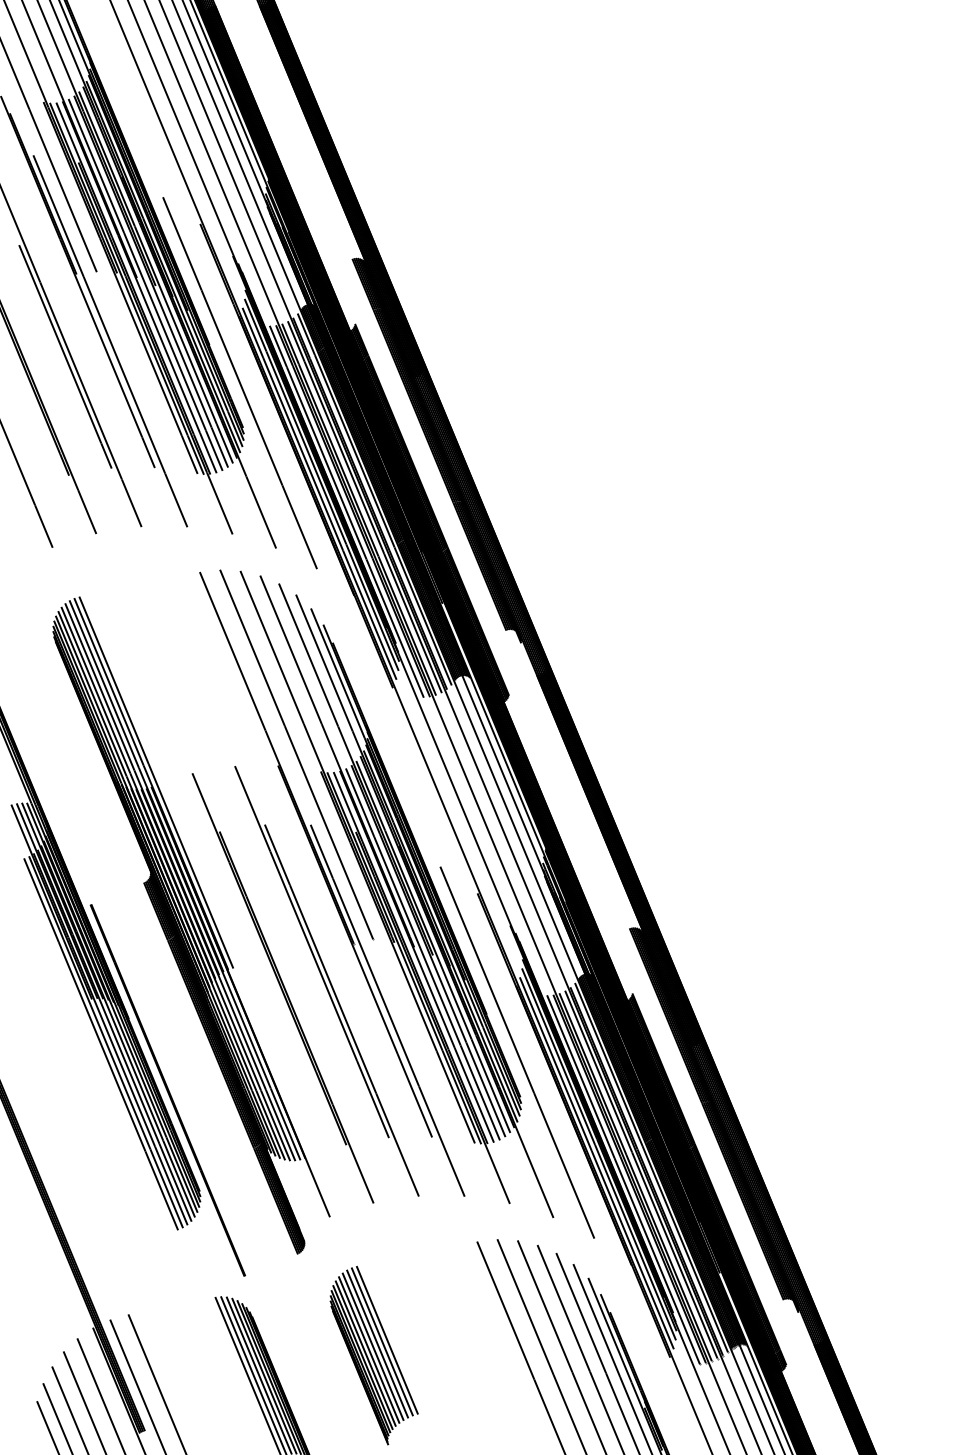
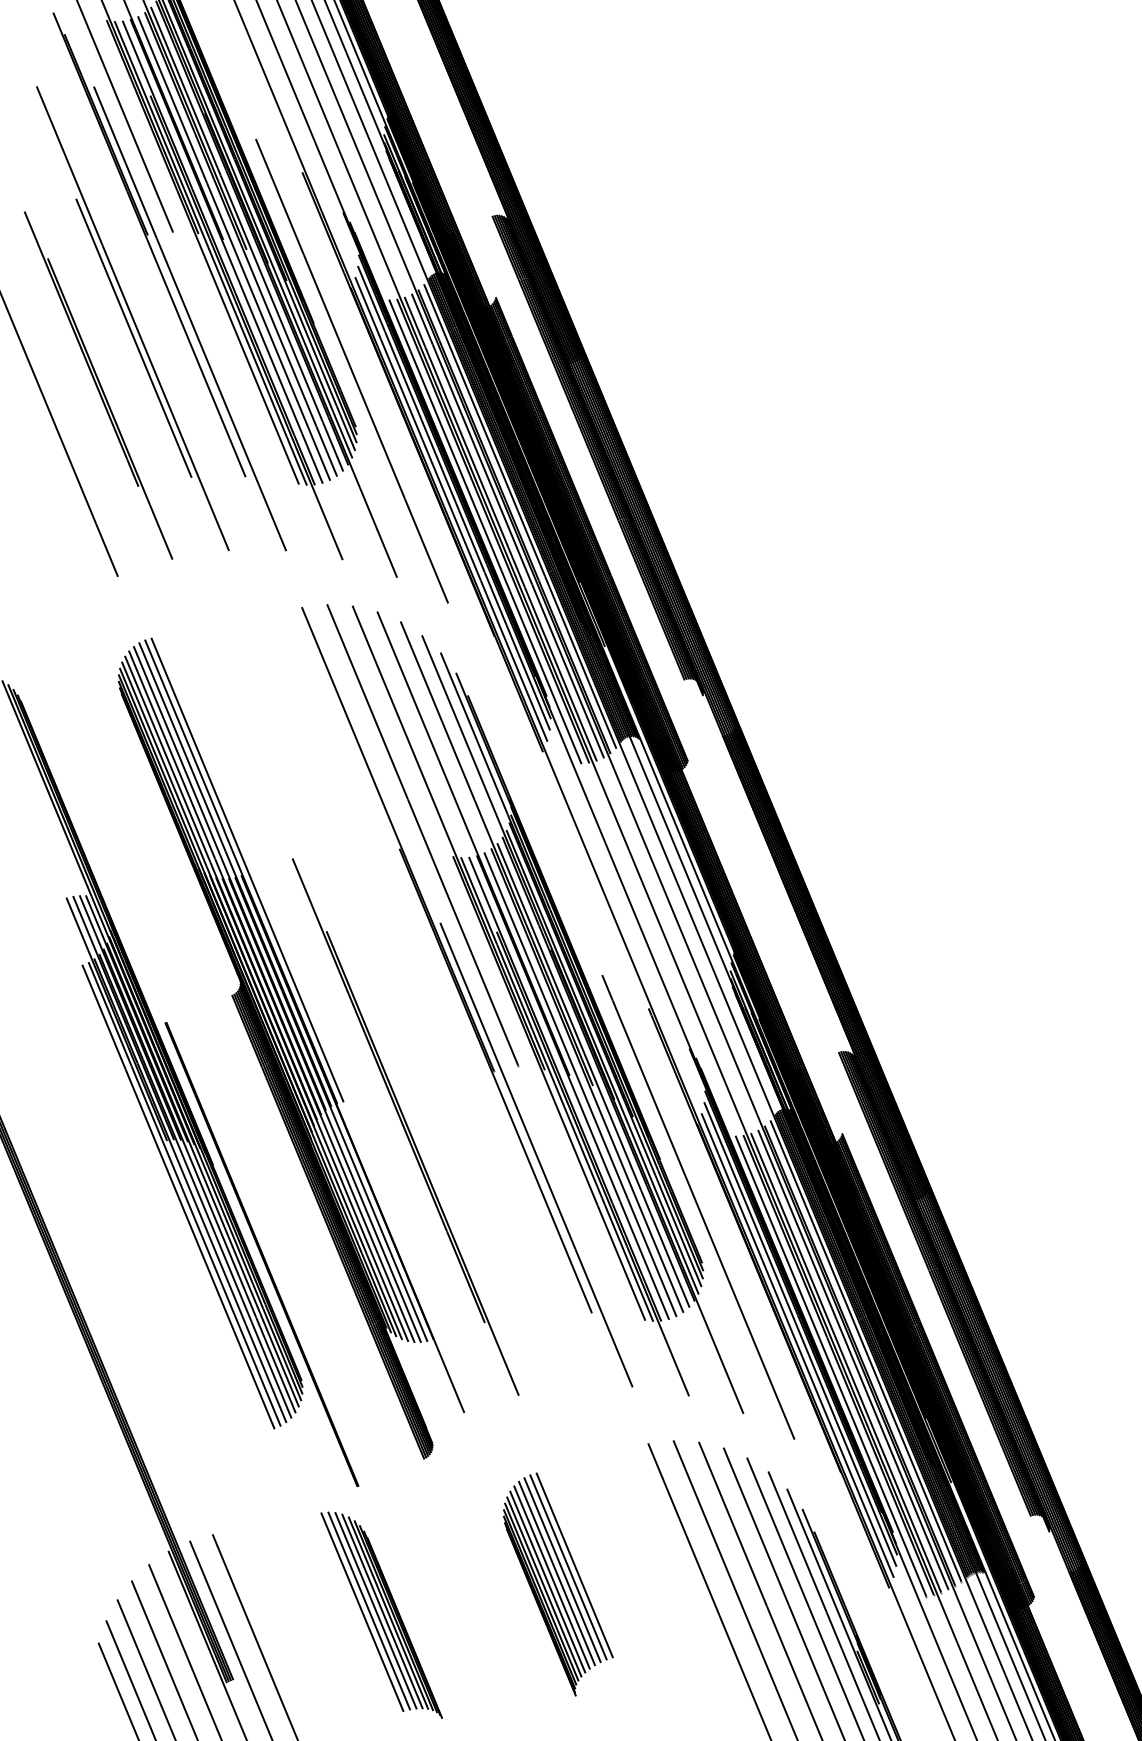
part: (326, 981) -> (460, 1118), removed
part: (373, 1355) -> (557, 1584), moved

